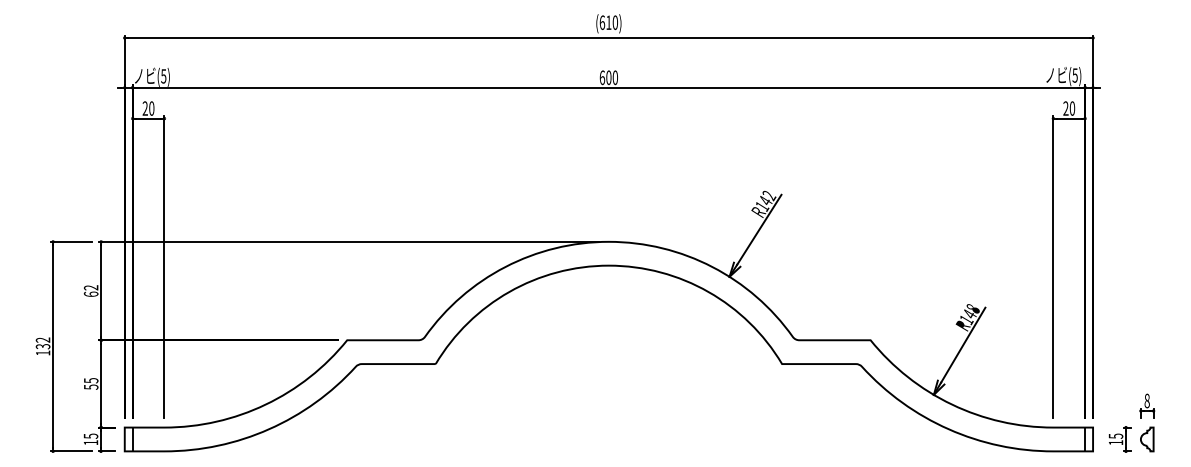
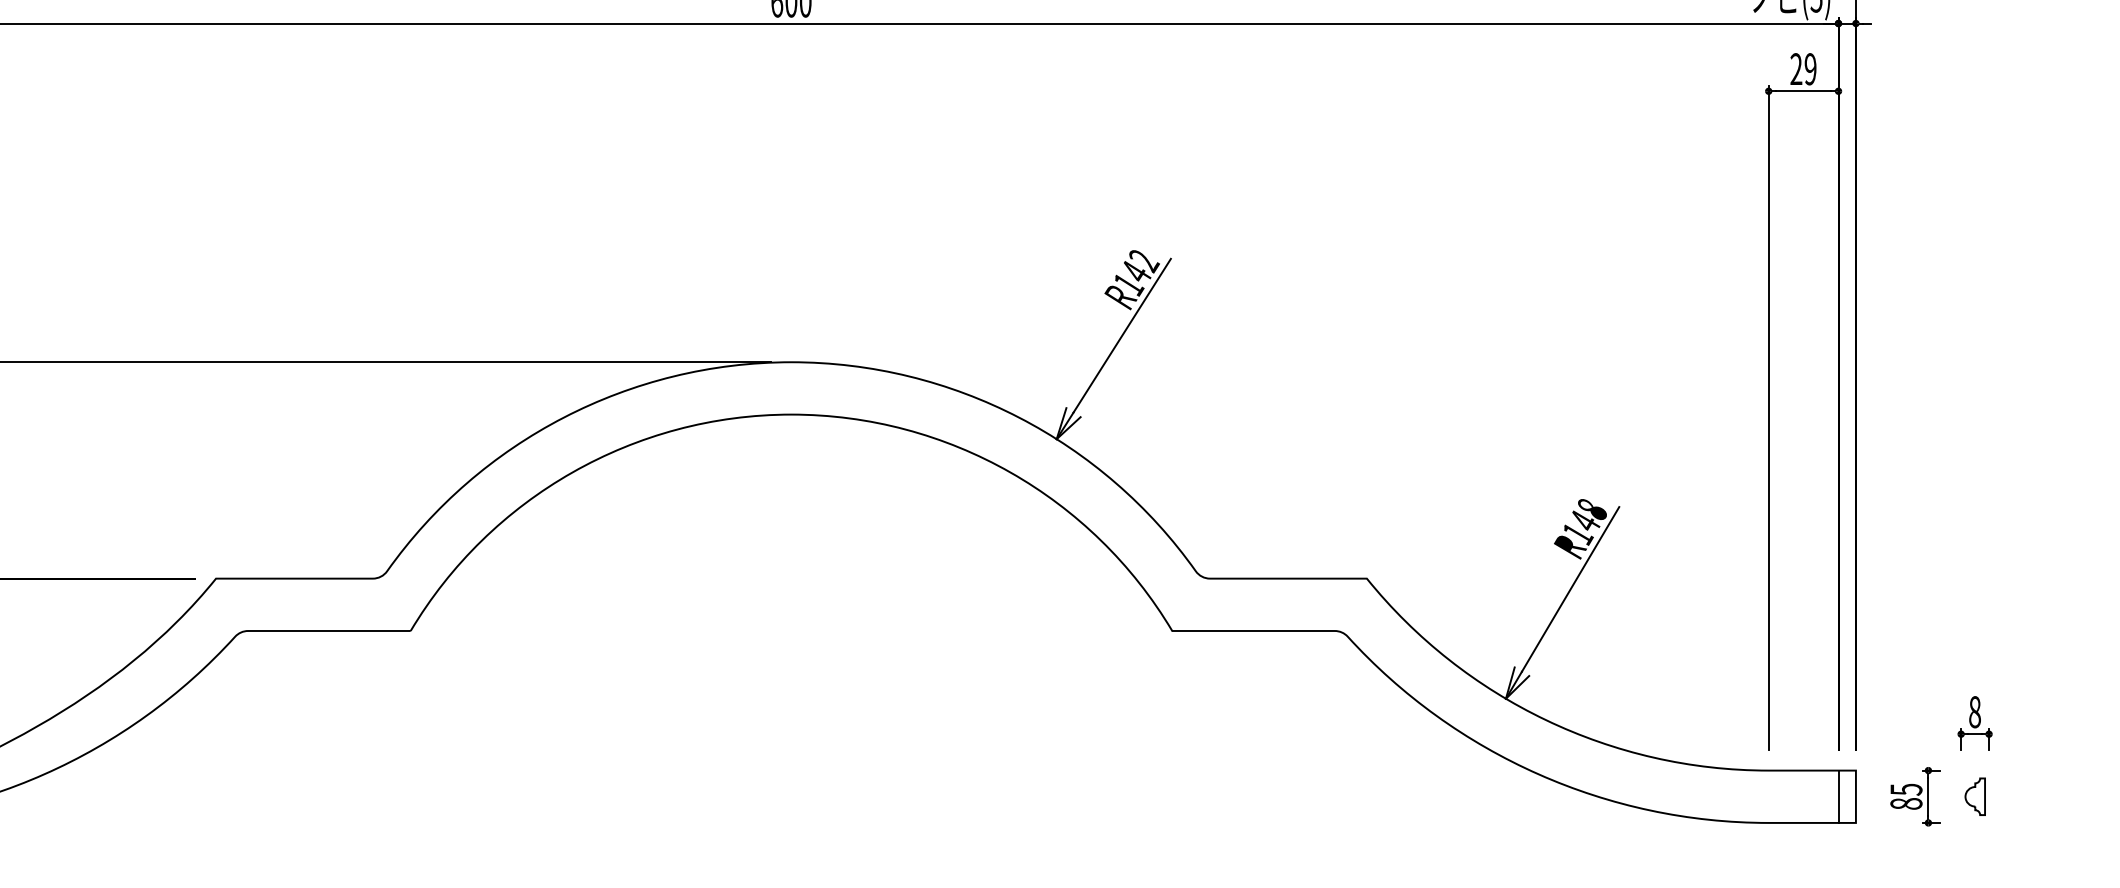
text: (1072, 108) -> (1810, 69), 20 -> 29
part: (1147, 439) -> (1975, 796), size x0.7
text: (1115, 442) -> (1905, 803), 15 -> 85

